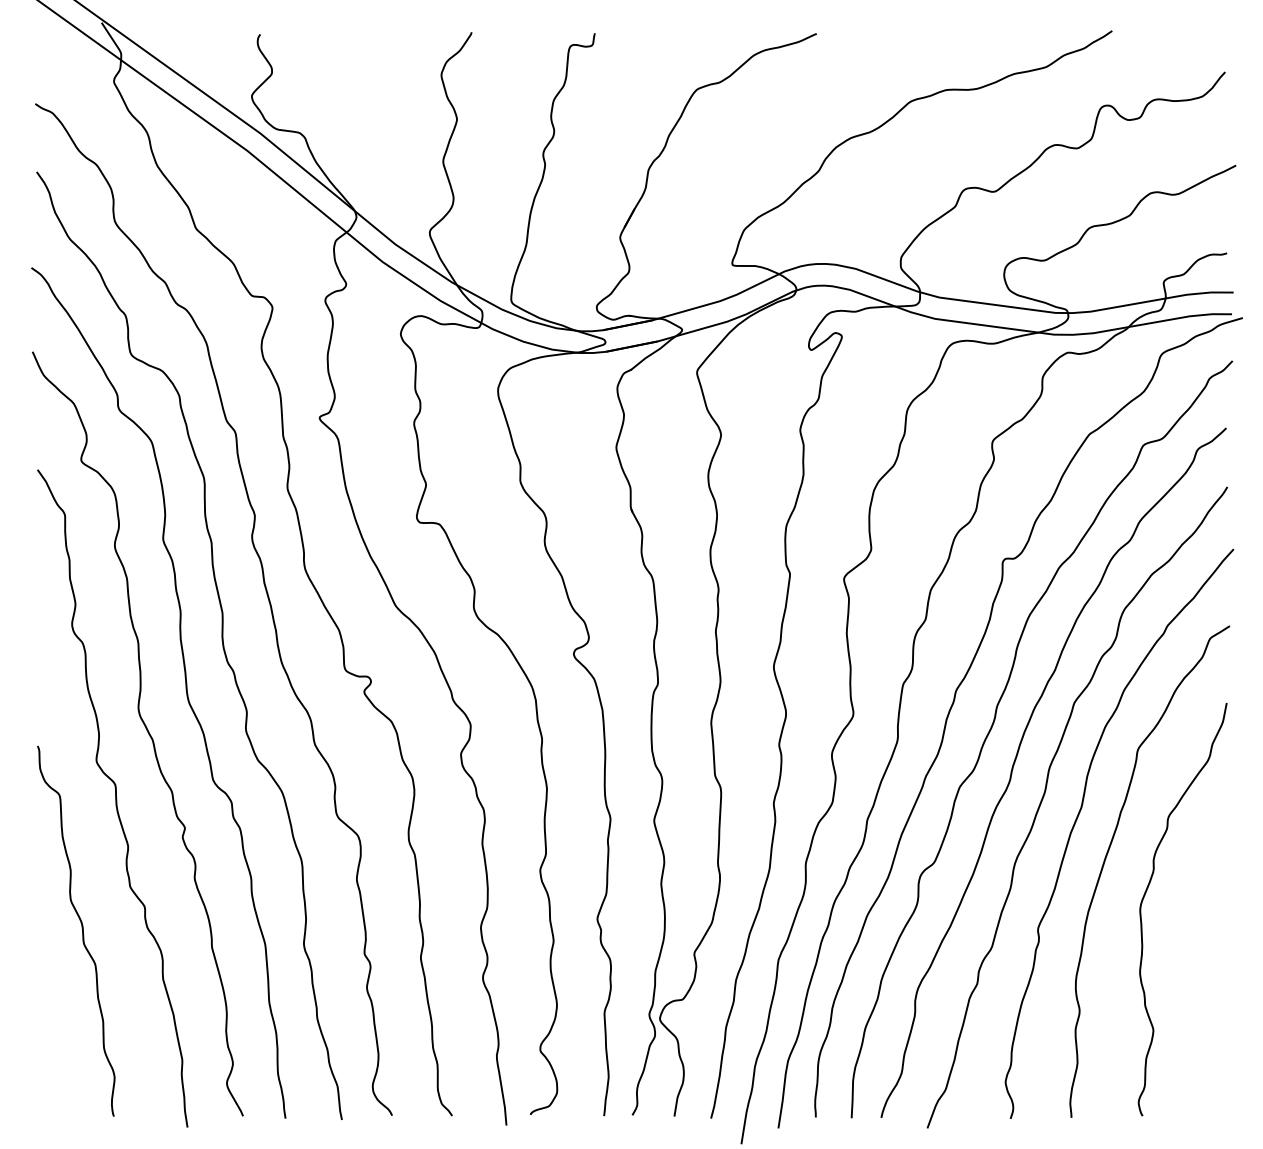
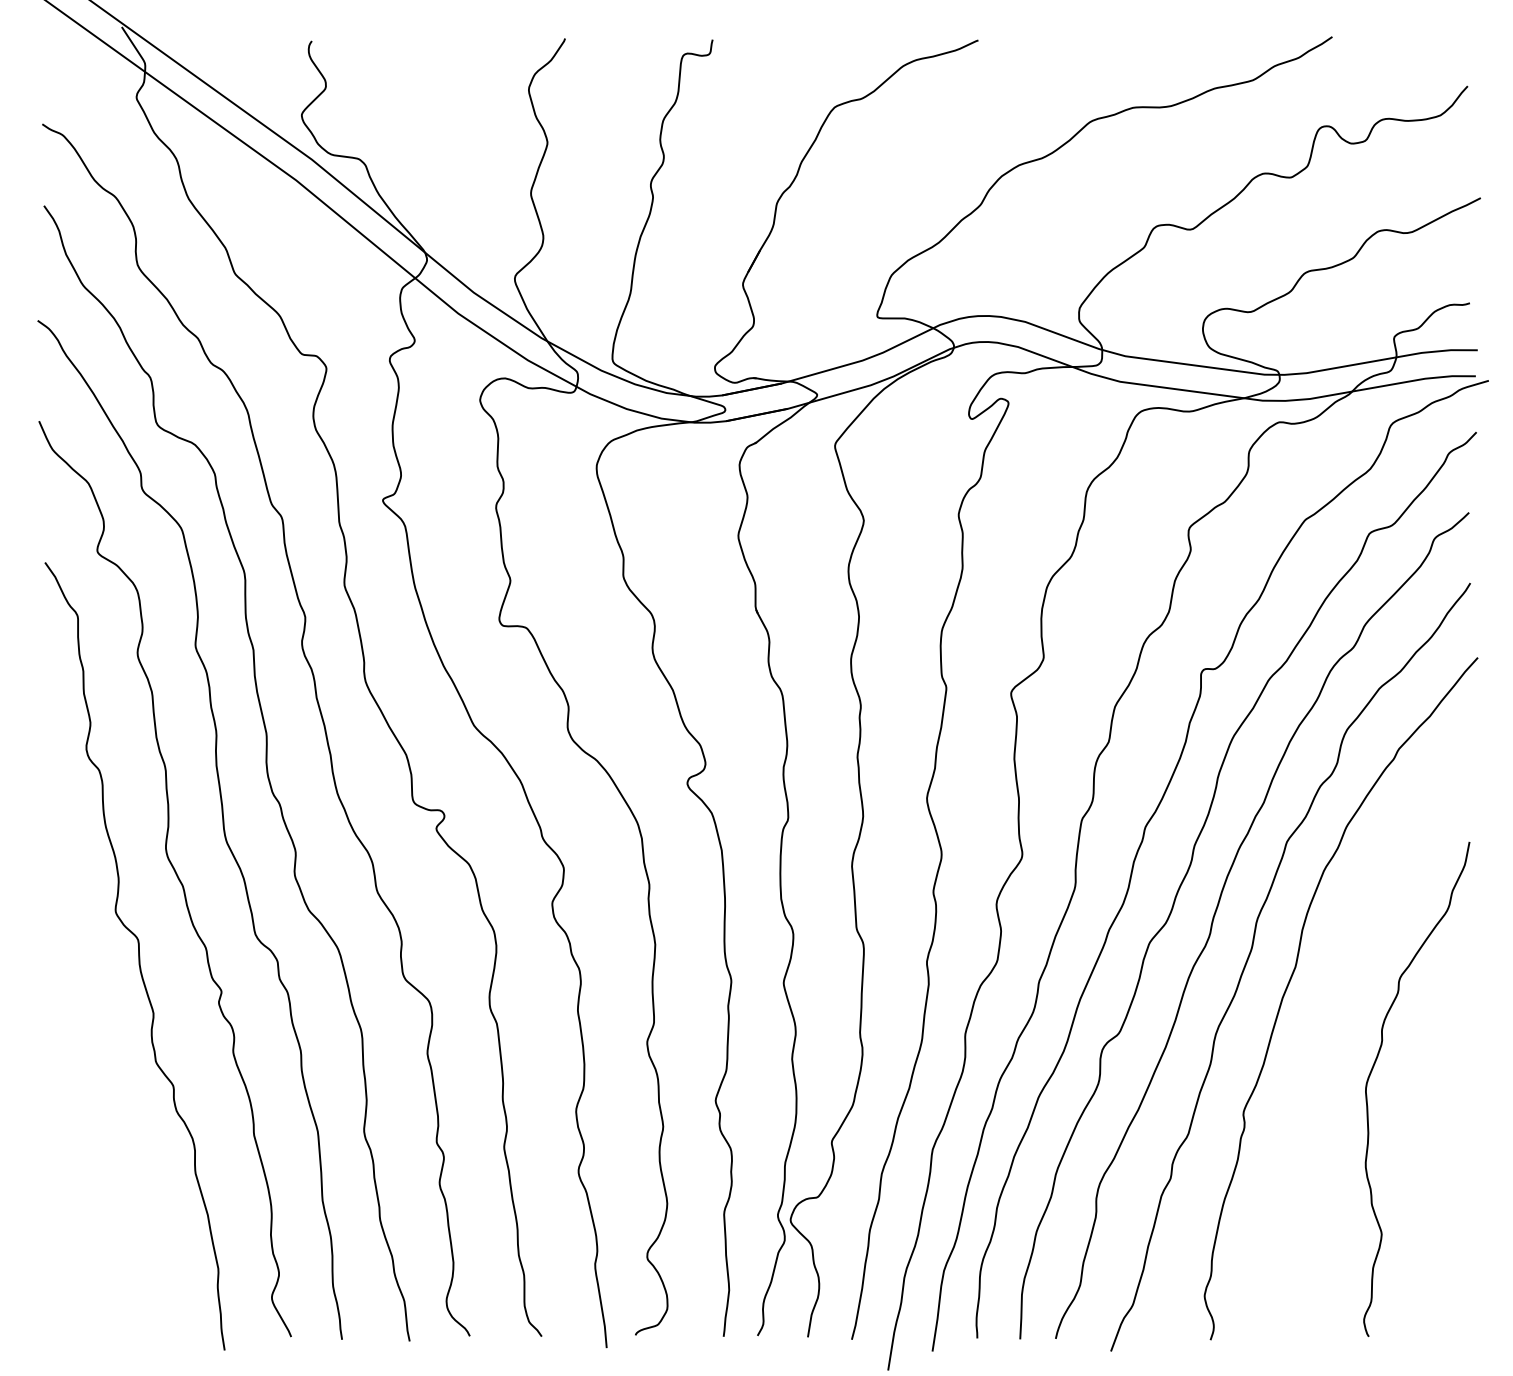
curve: (1107, 856) -> (1326, 1025), removed
curve: (82, 931) -> (98, 1115), removed

